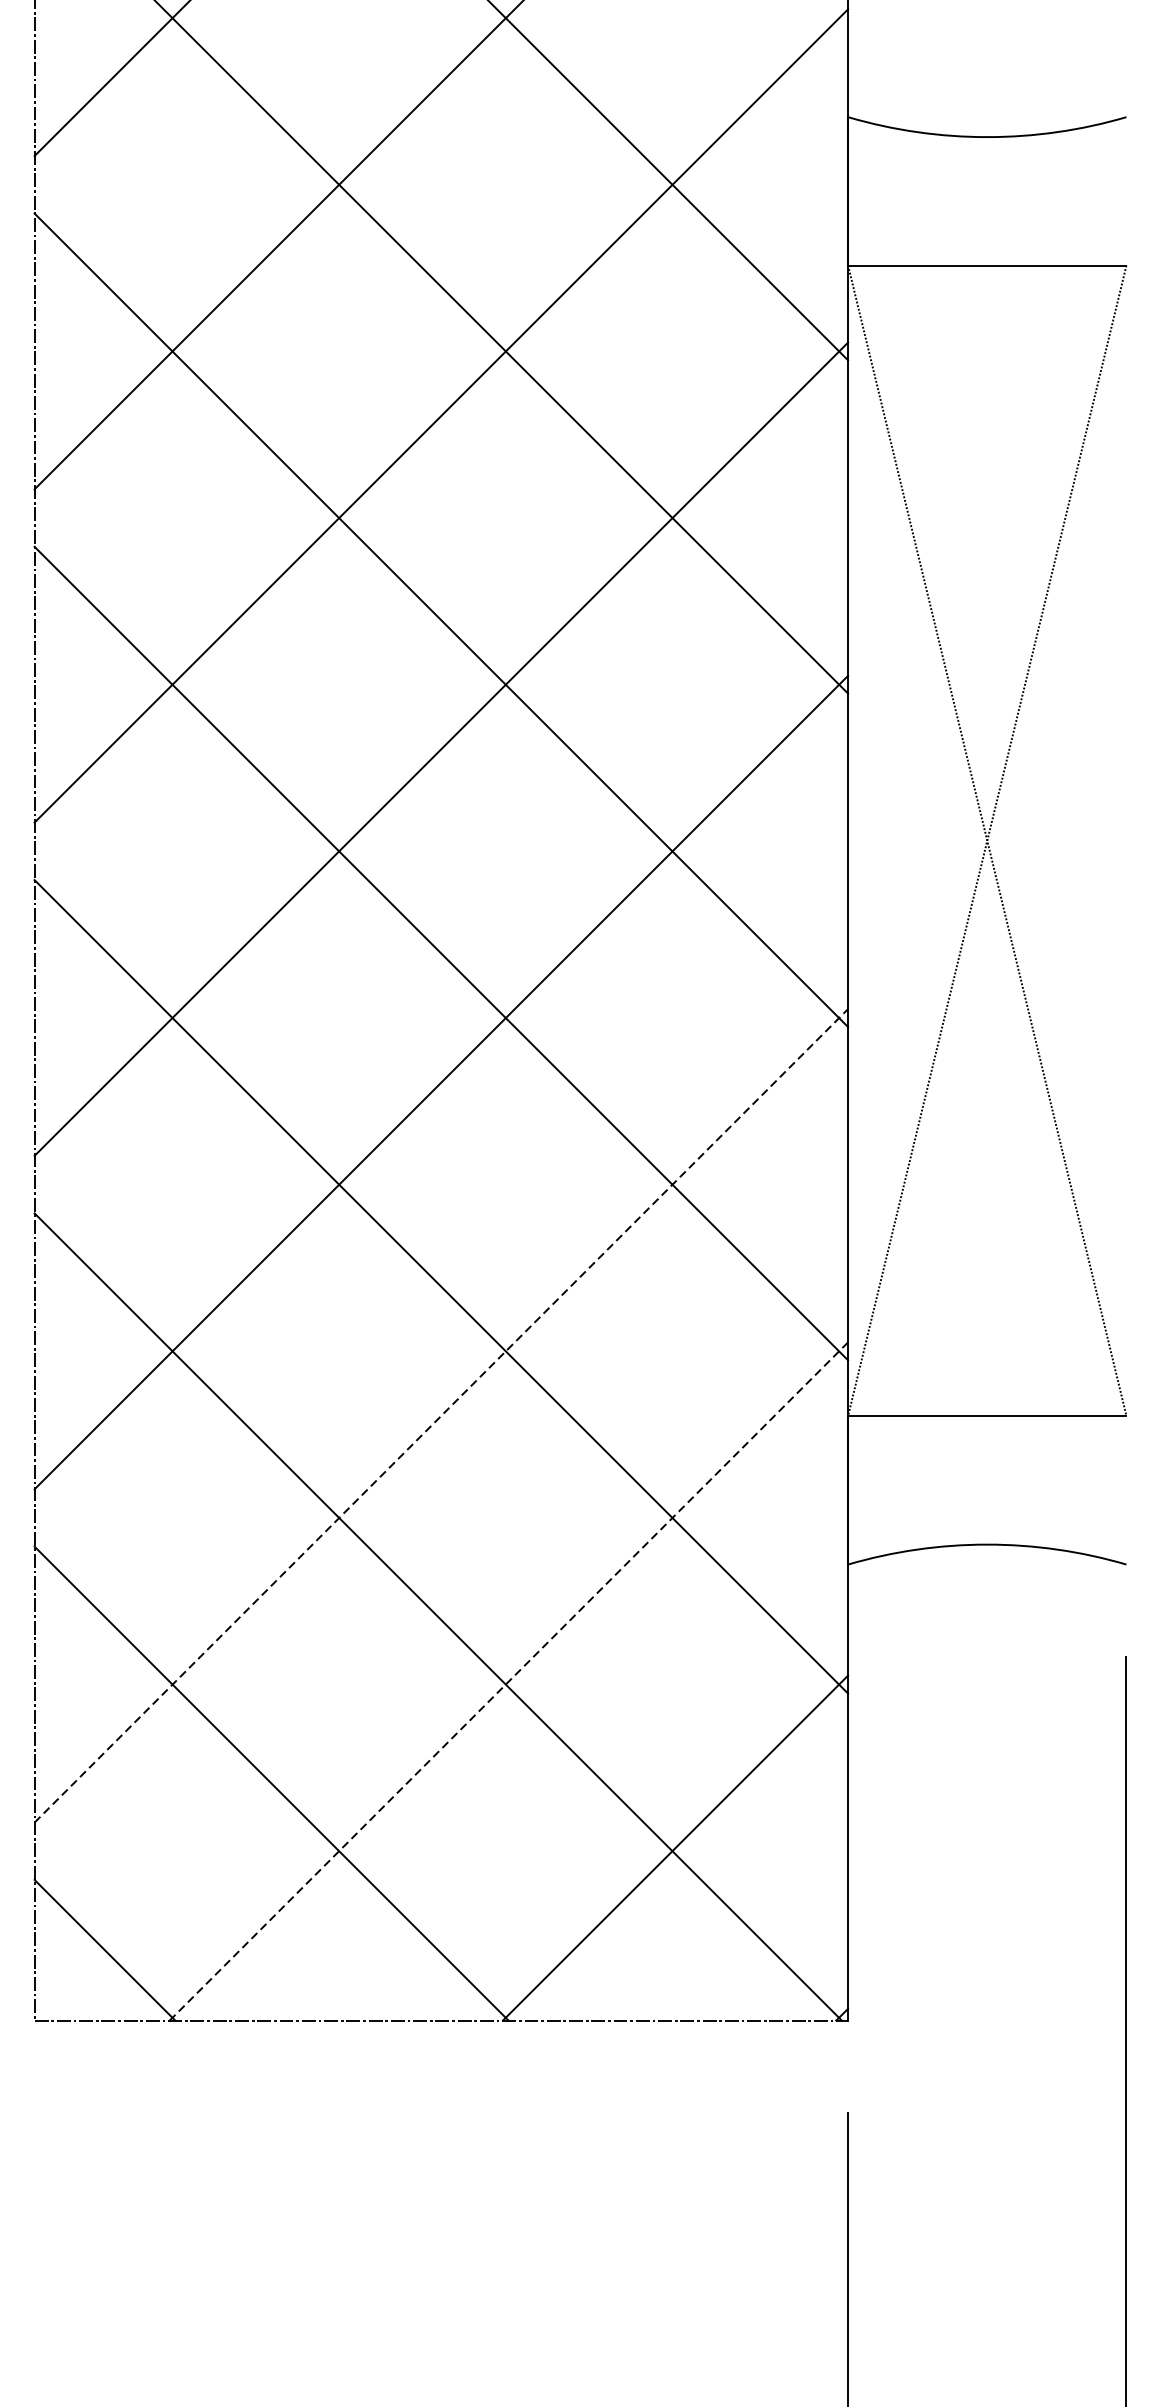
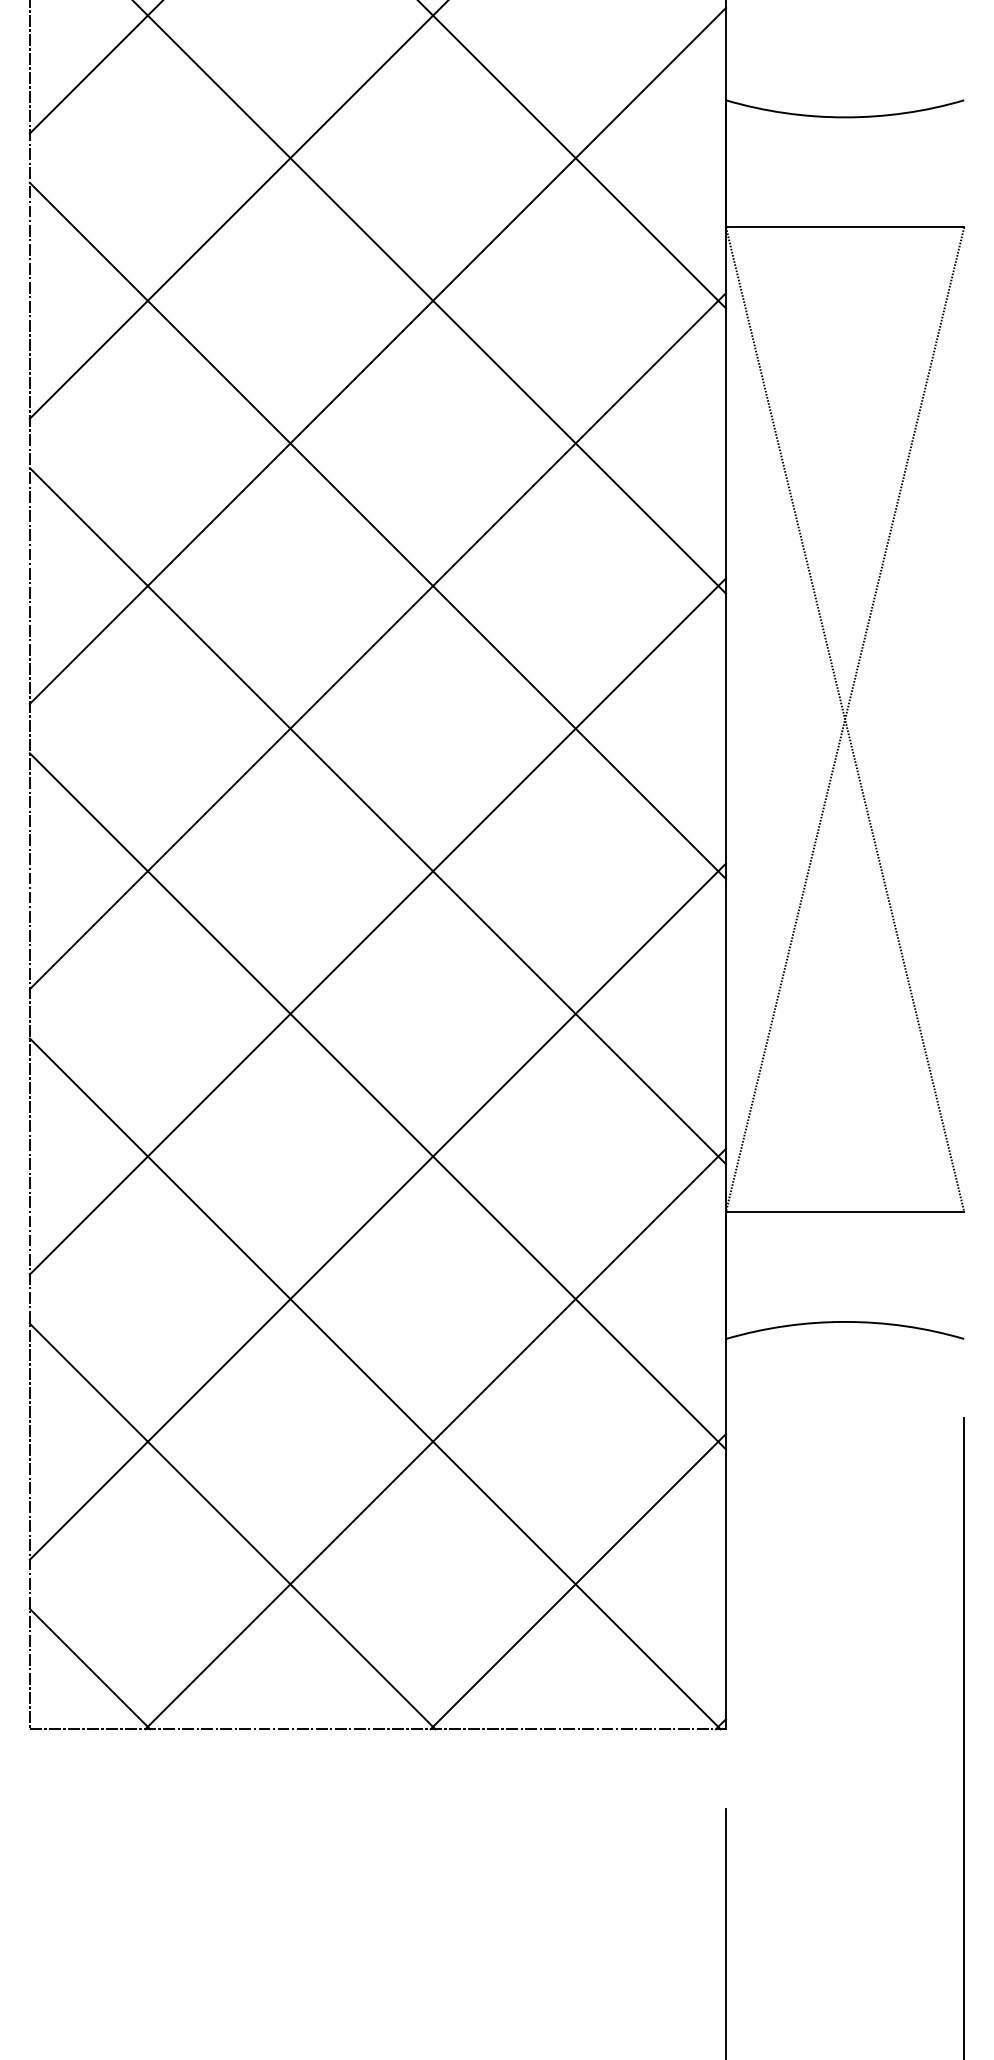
line: (442, 1415) -> (378, 1211), dashed -> solid
line: (509, 1680) -> (436, 1438), dashed -> solid

